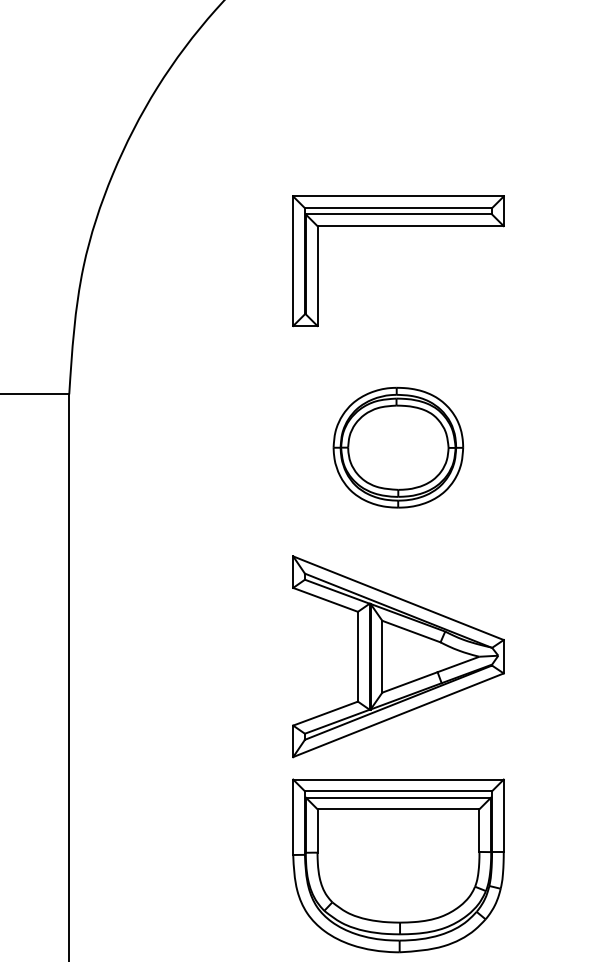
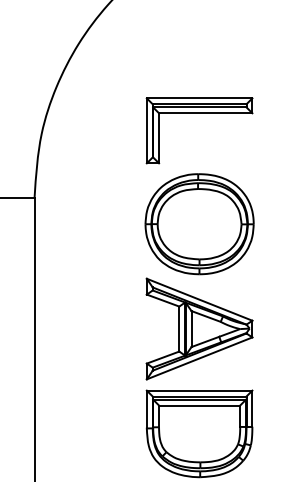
part: (398, 448) -> (199, 224), size x1.67

